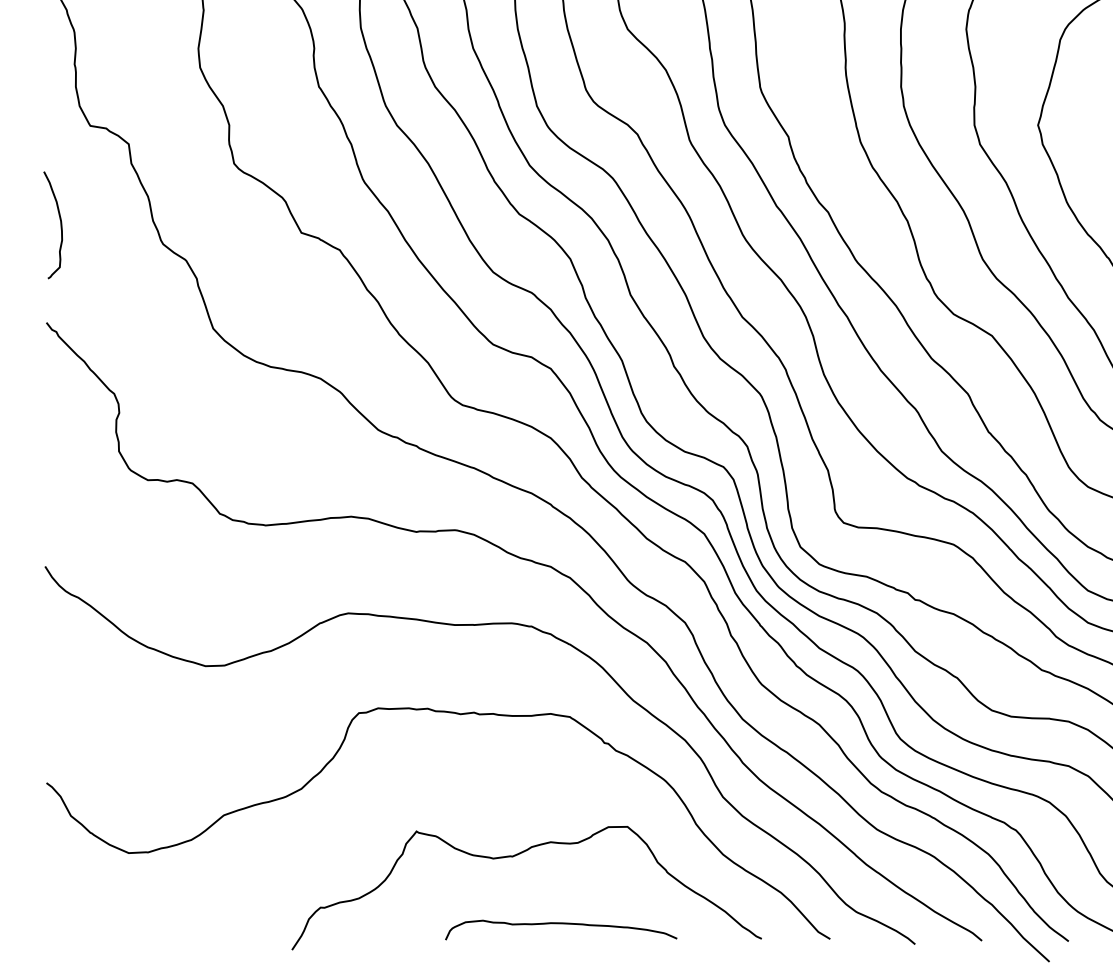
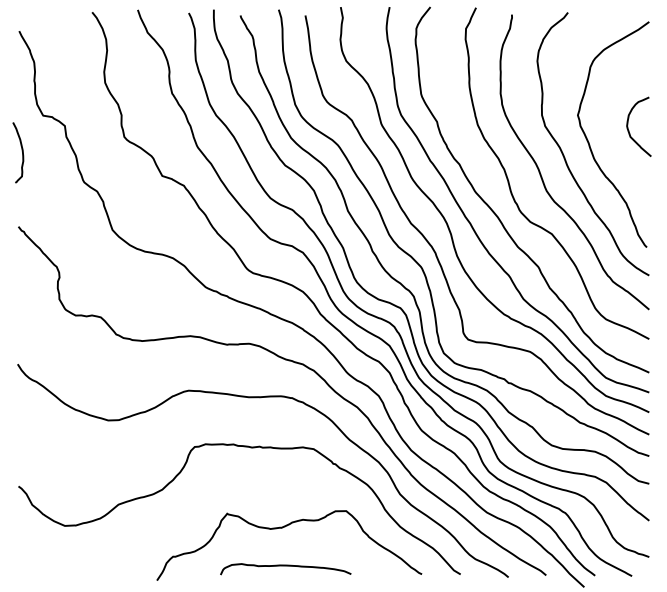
curve: (58, 223) -> (21, 151), moved
curve: (560, 925) -> (285, 566), moved

